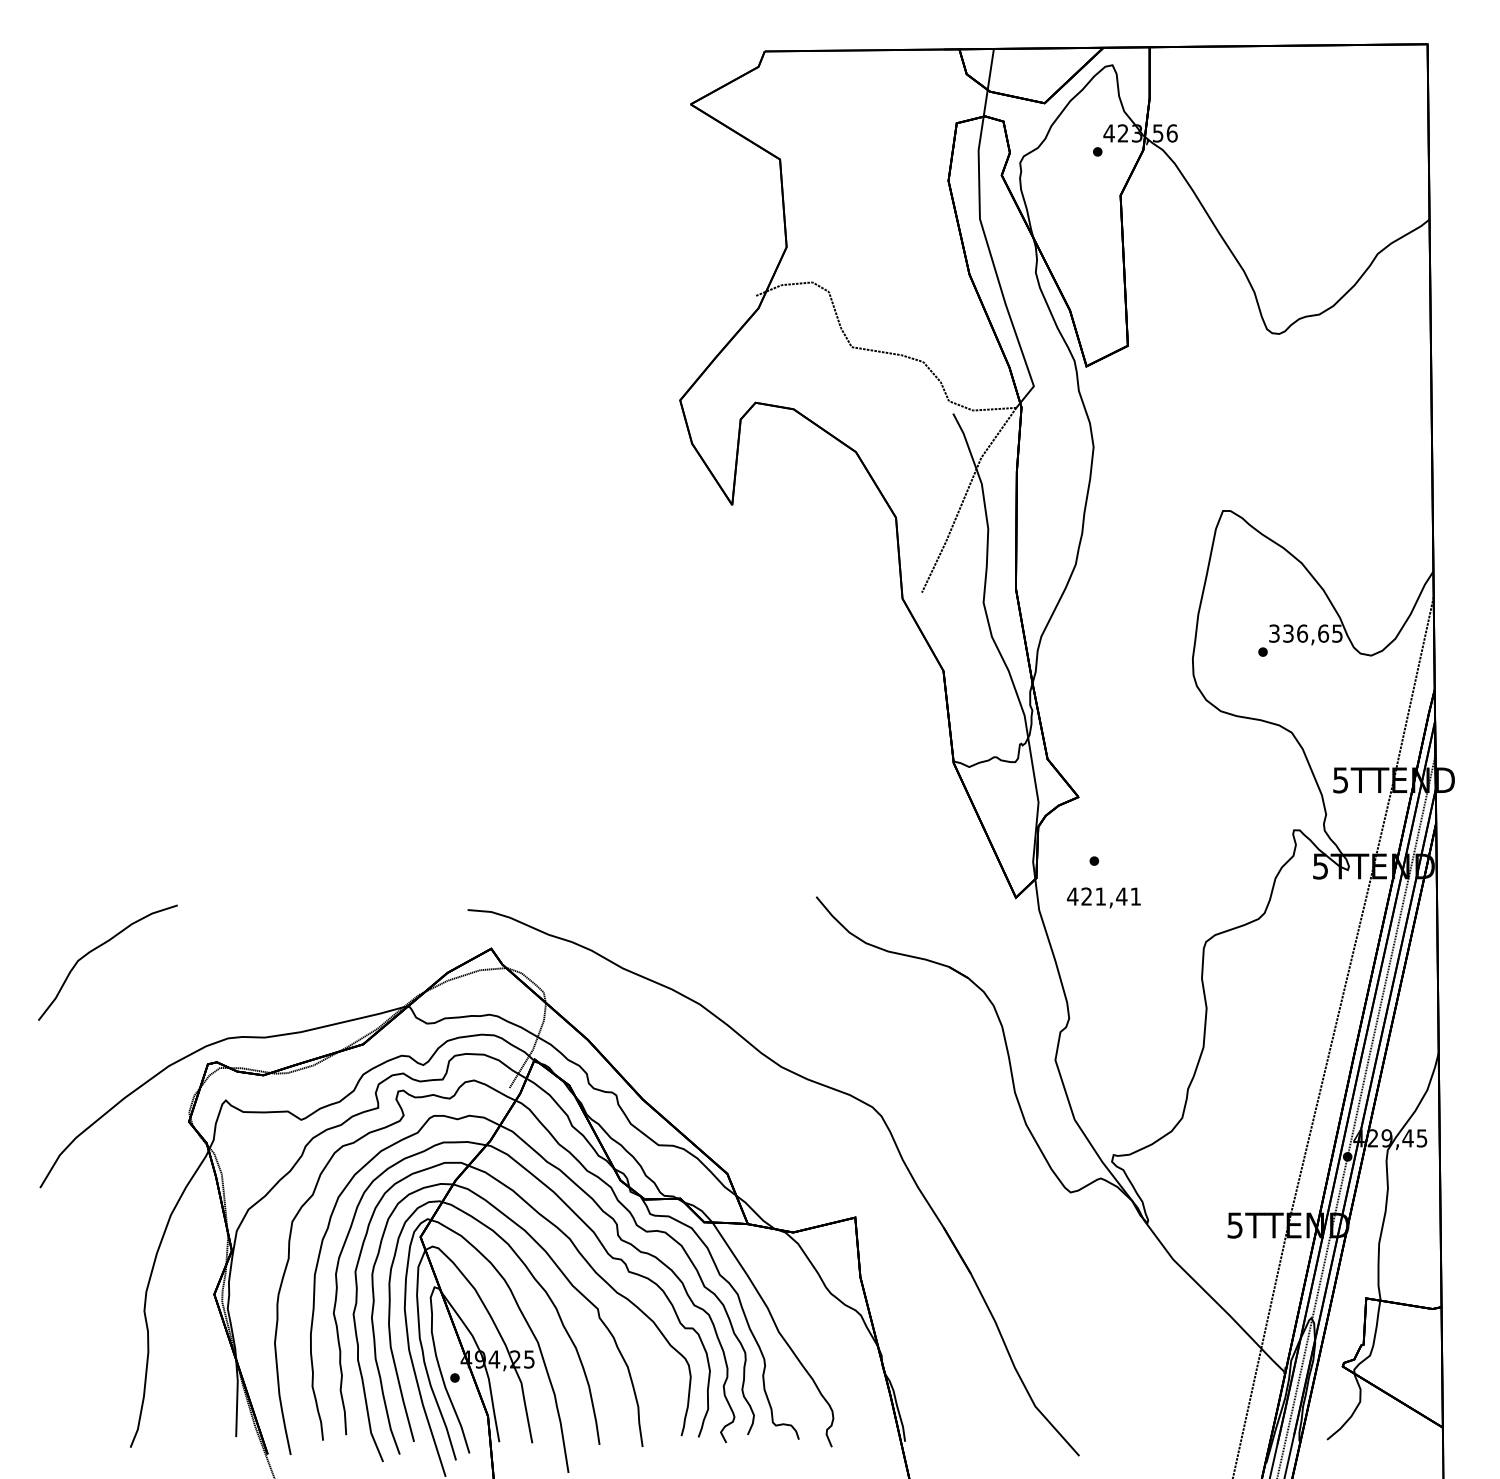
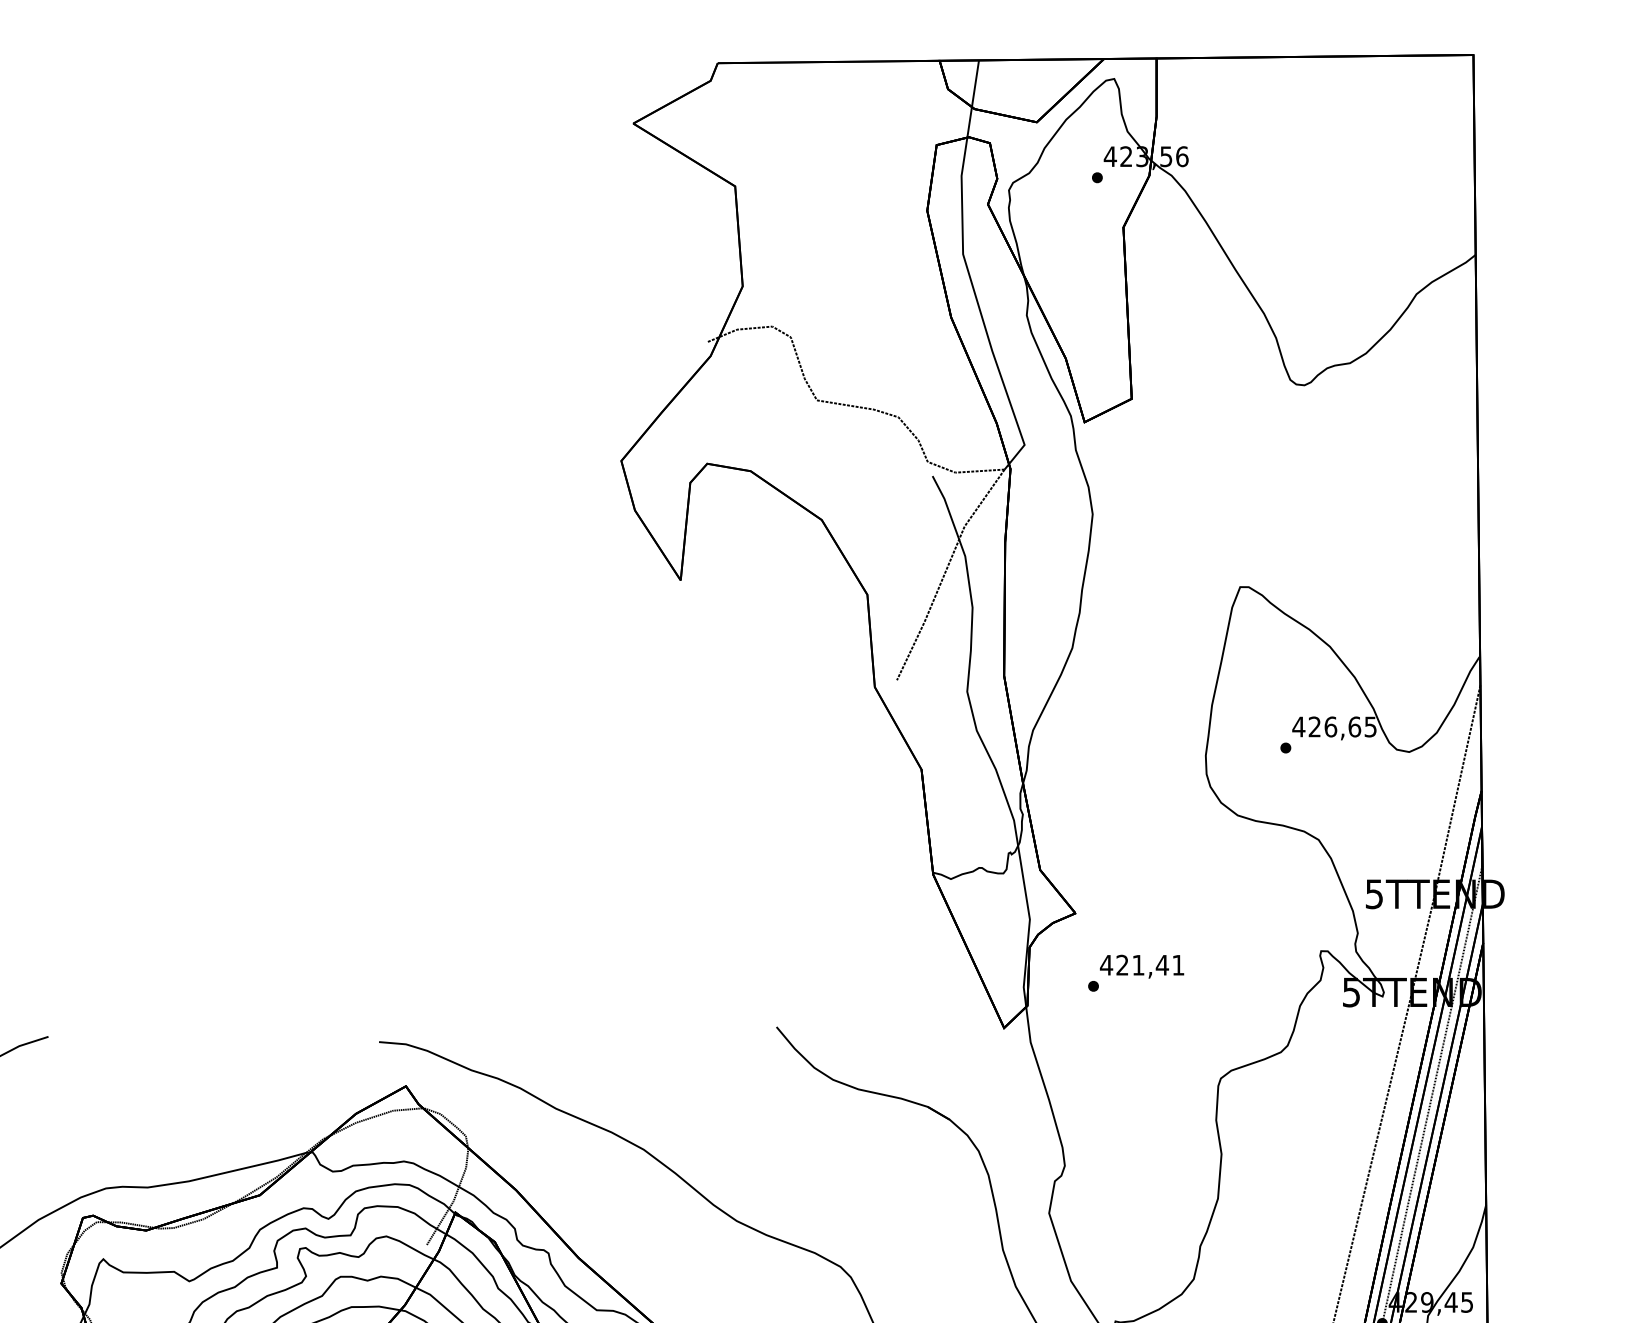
text: (1280, 633) -> (1305, 726), 336,65 -> 426,65
text: (1103, 897) -> (1141, 966), moved

